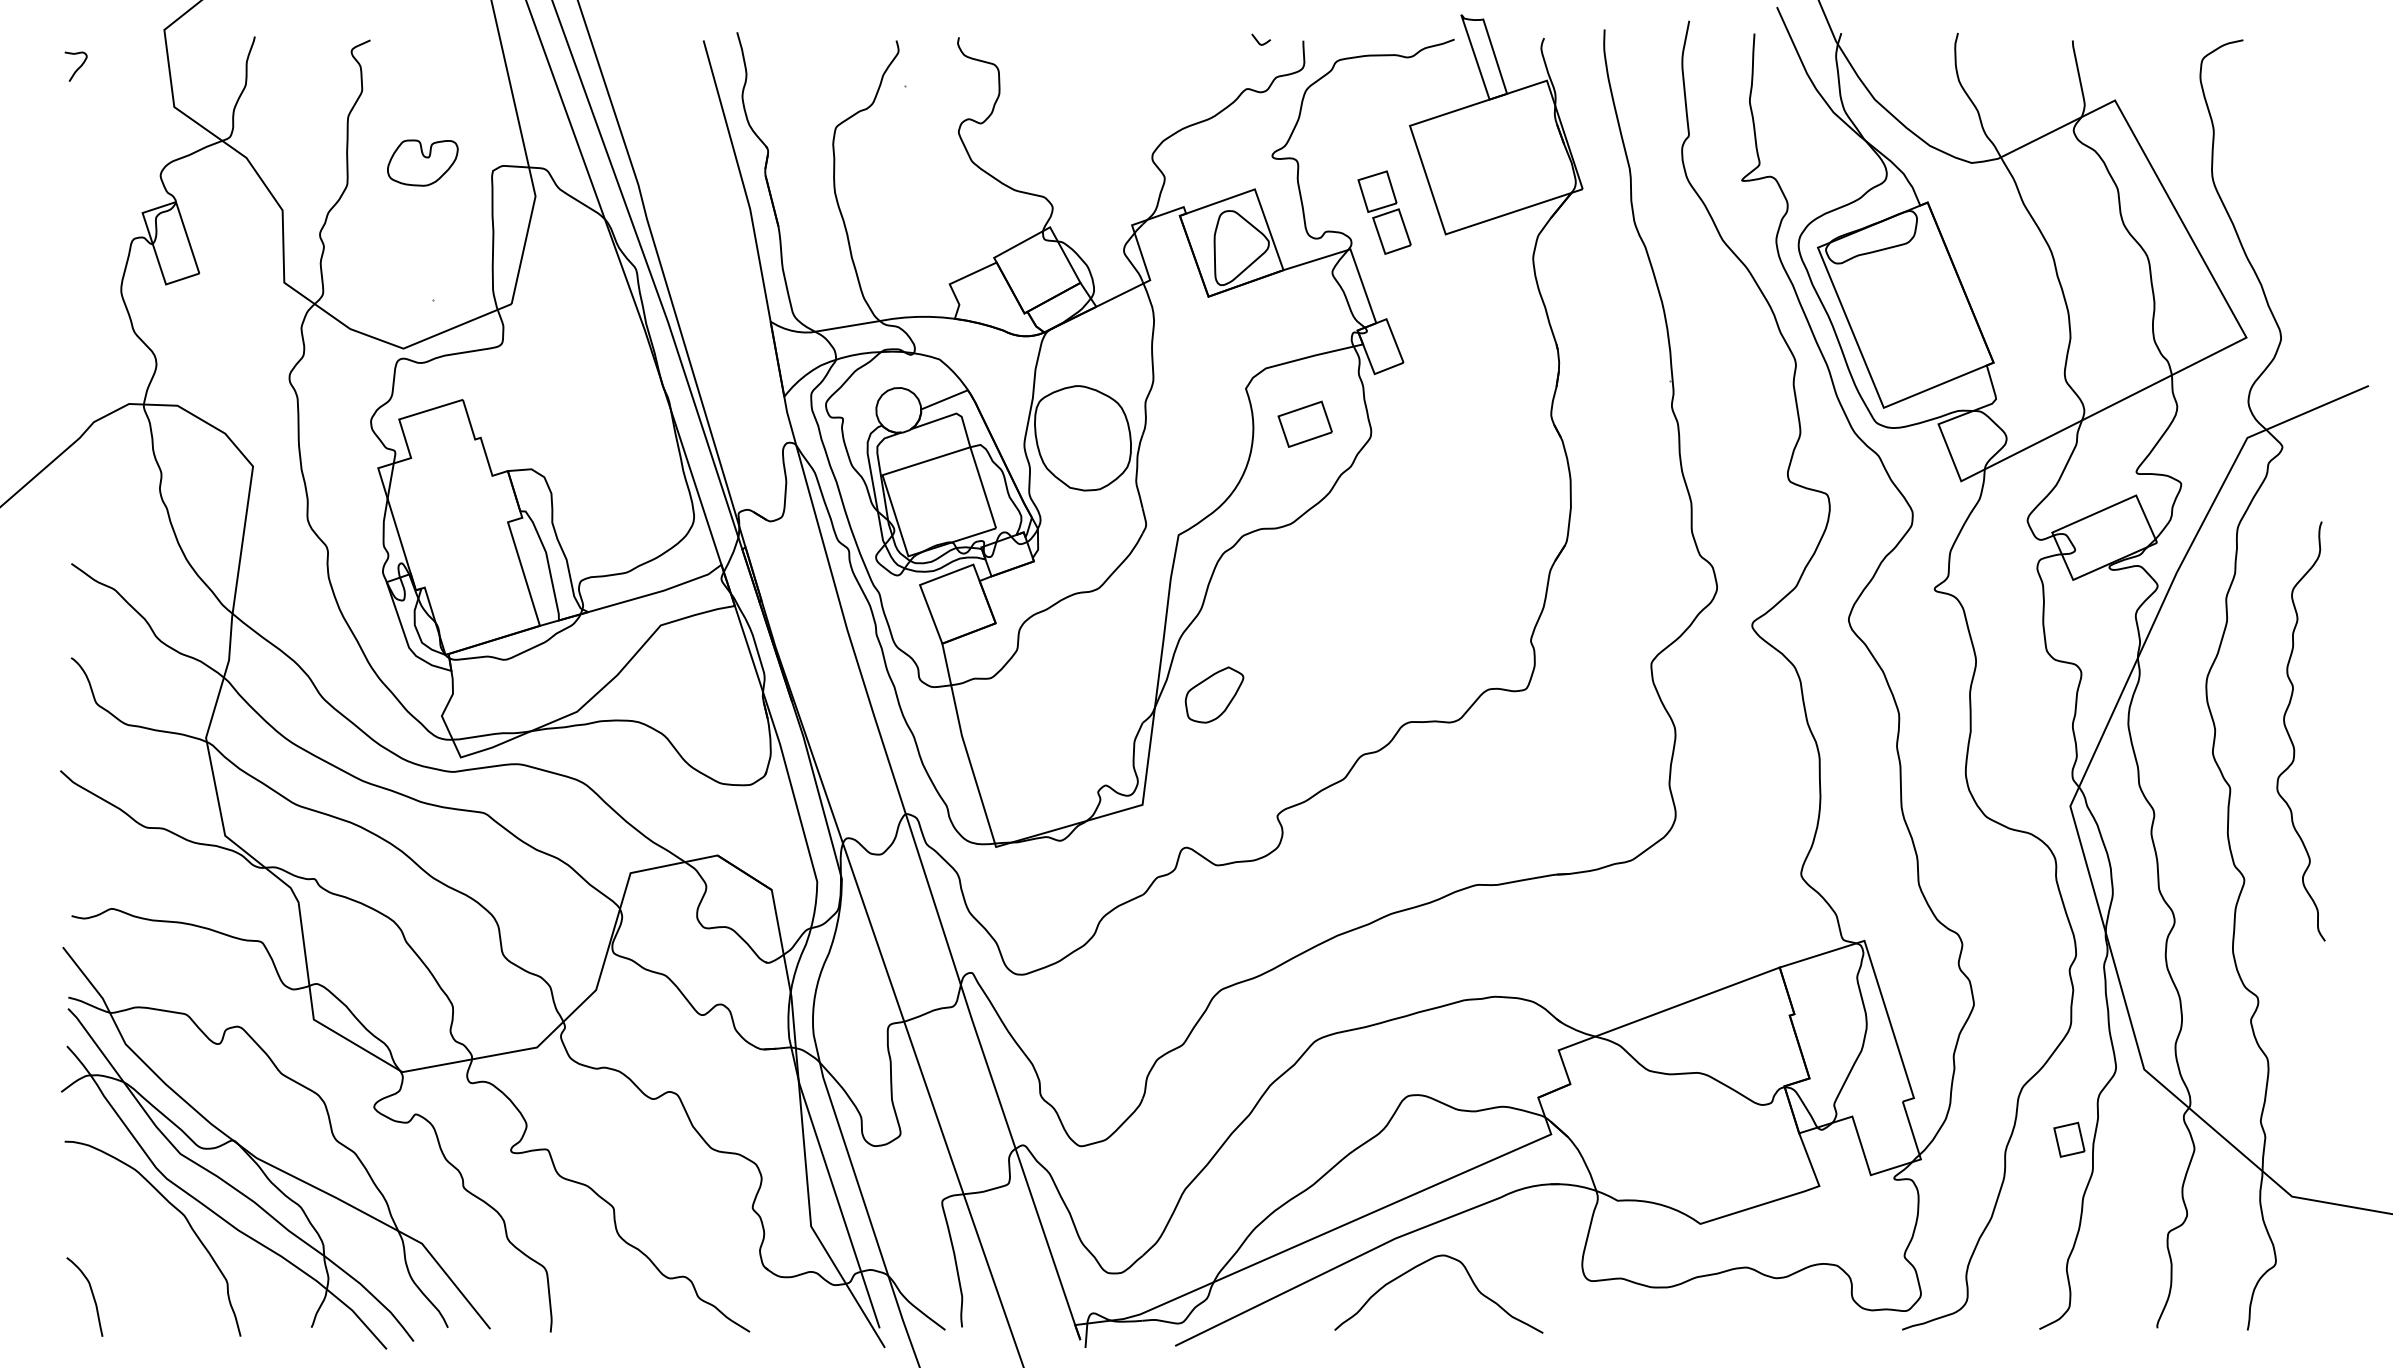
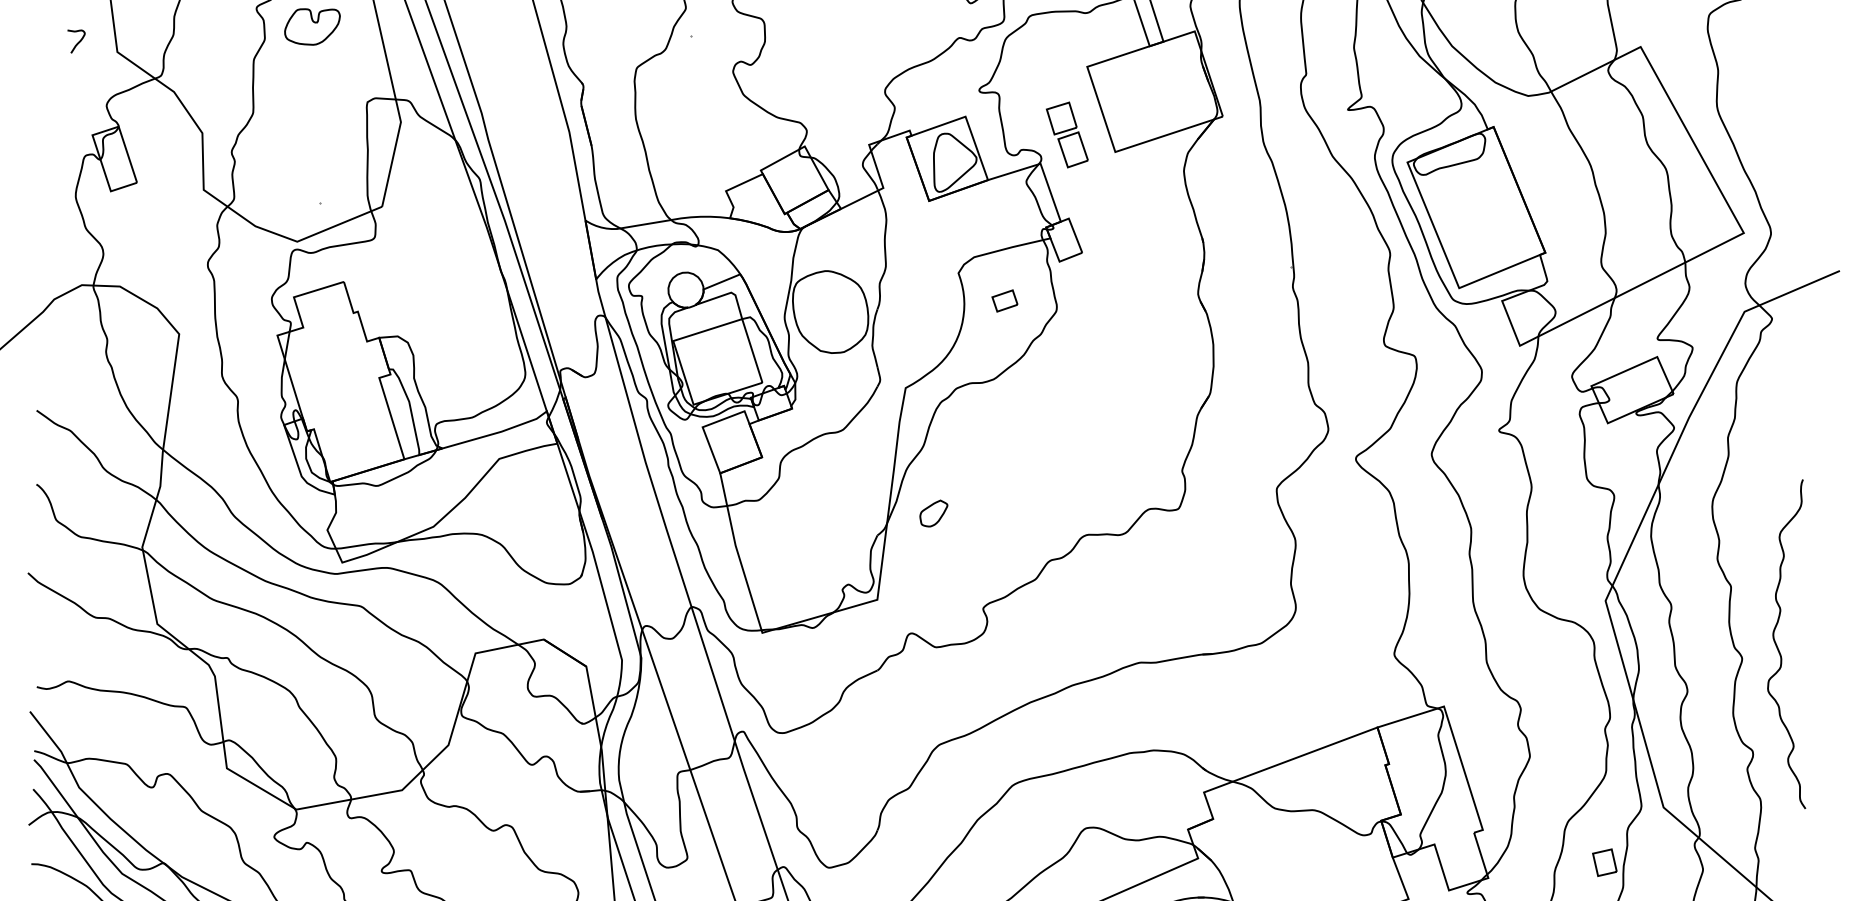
curve: (77, 68) -> (77, 43), moved
part: (422, 162) -> (312, 26), moved
part: (1304, 423) -> (1004, 300), size x0.6
part: (1214, 694) -> (933, 513), size x0.6
curve: (2289, 733) -> (1777, 645), moved

